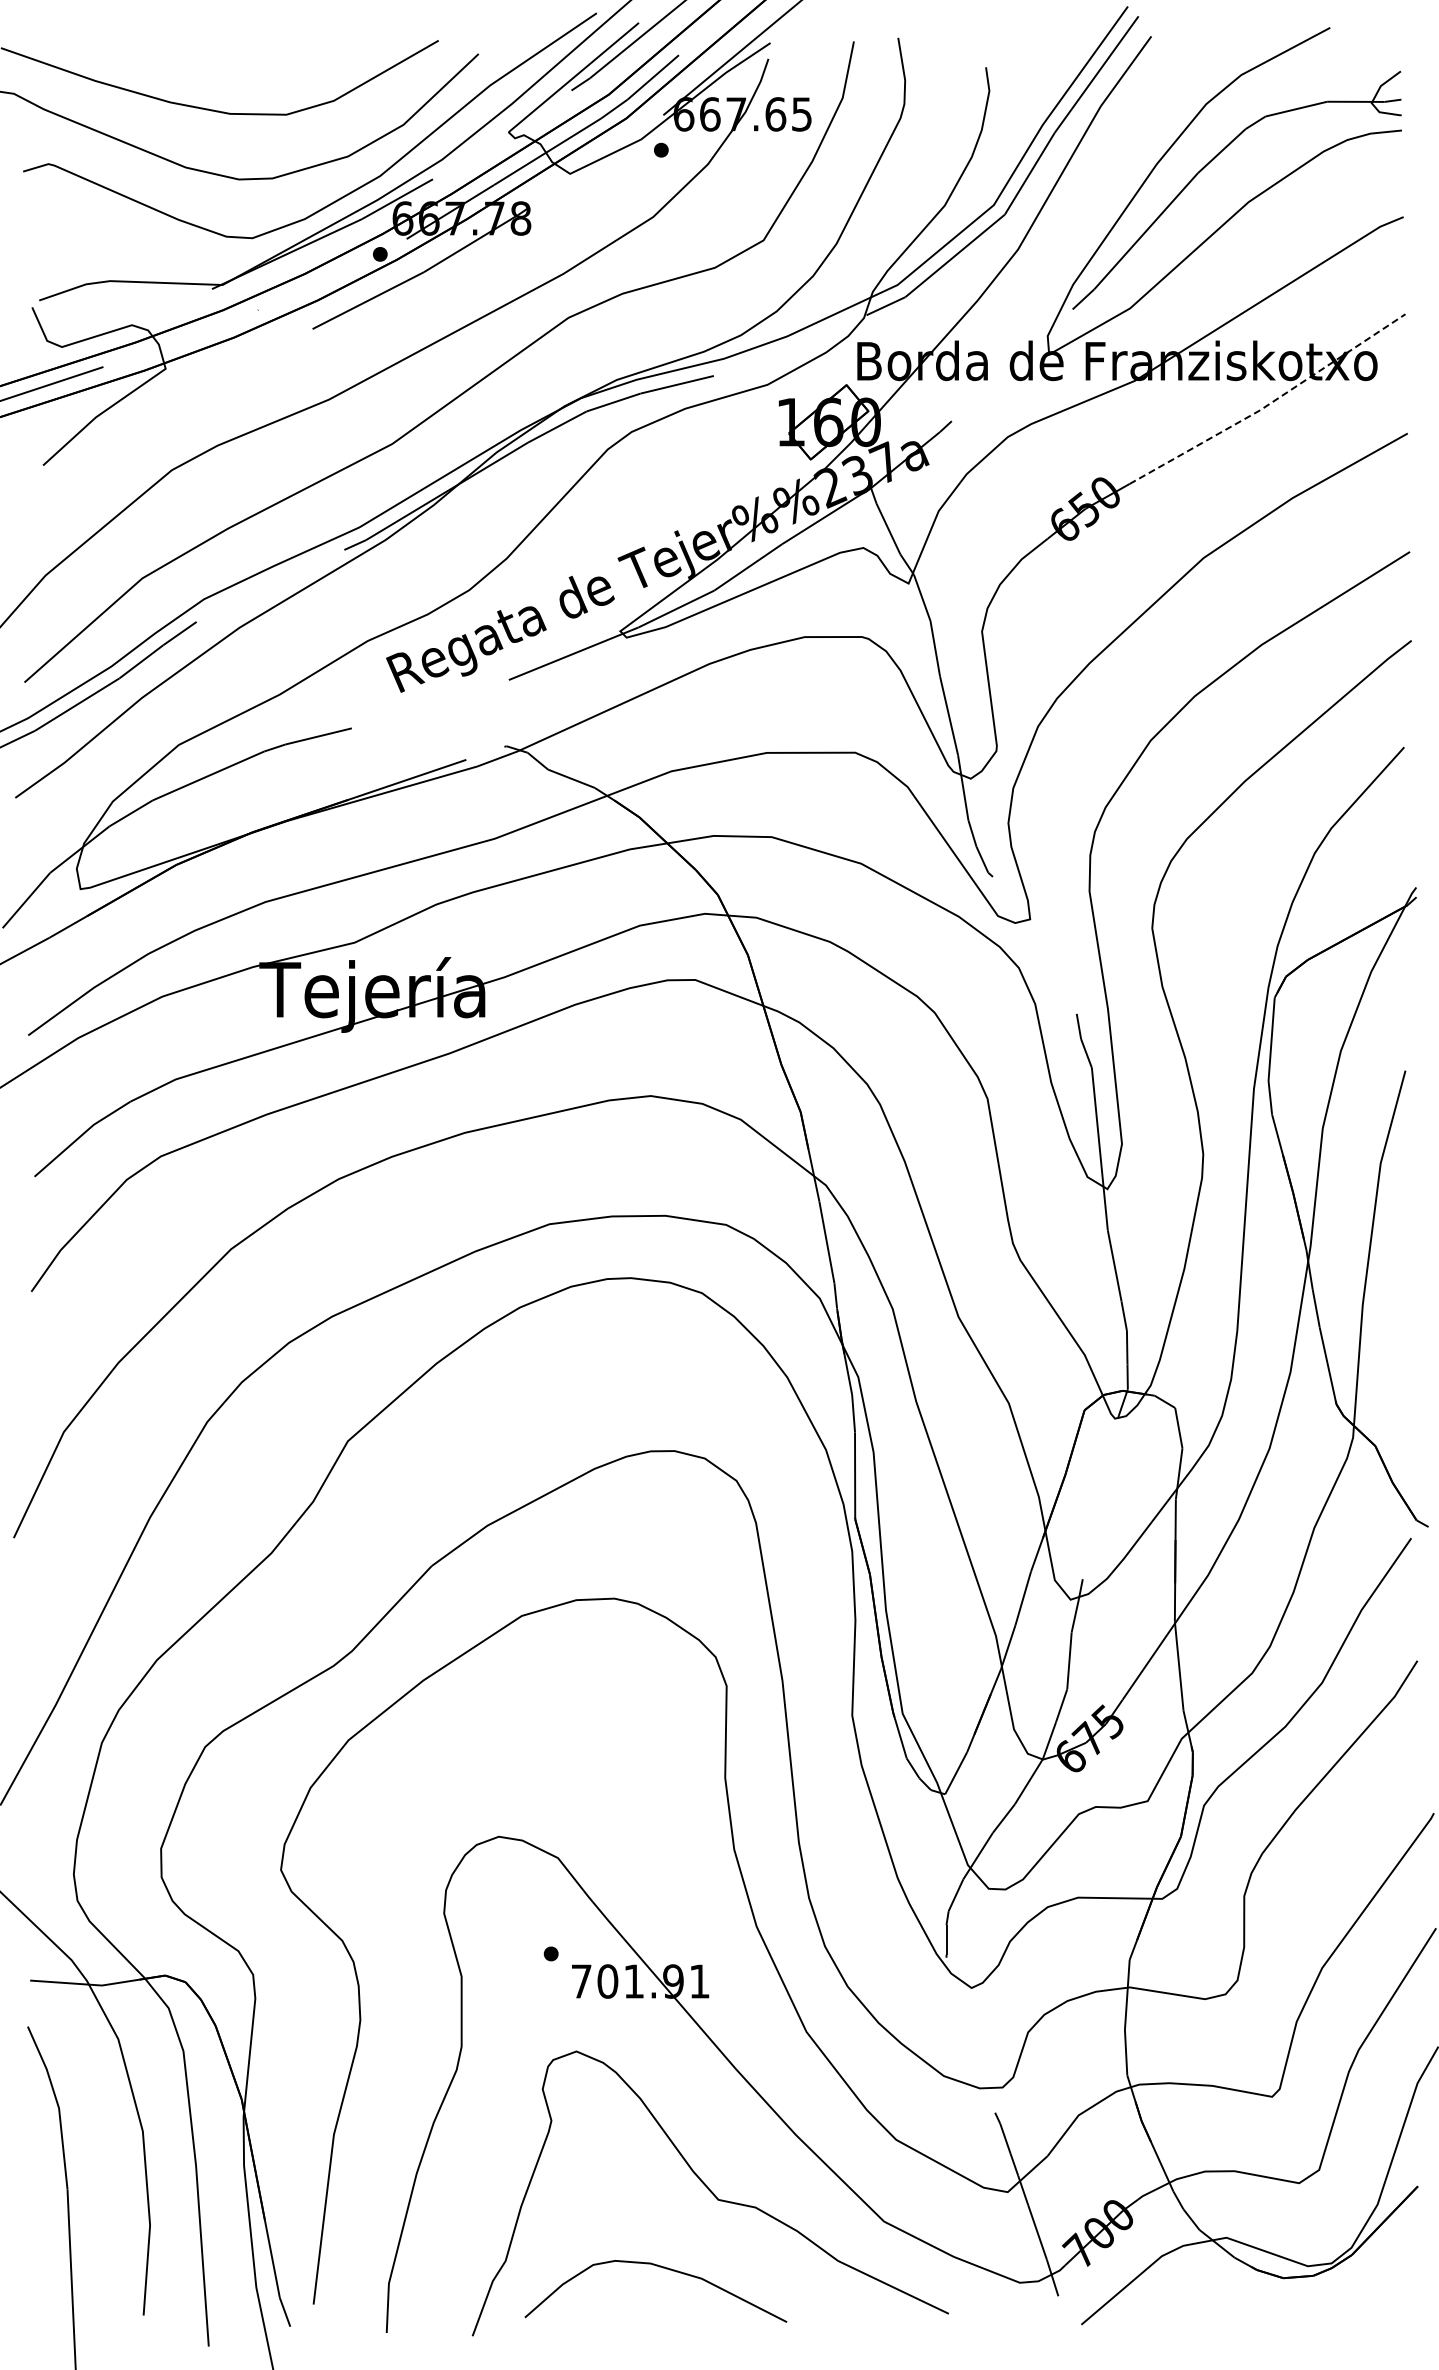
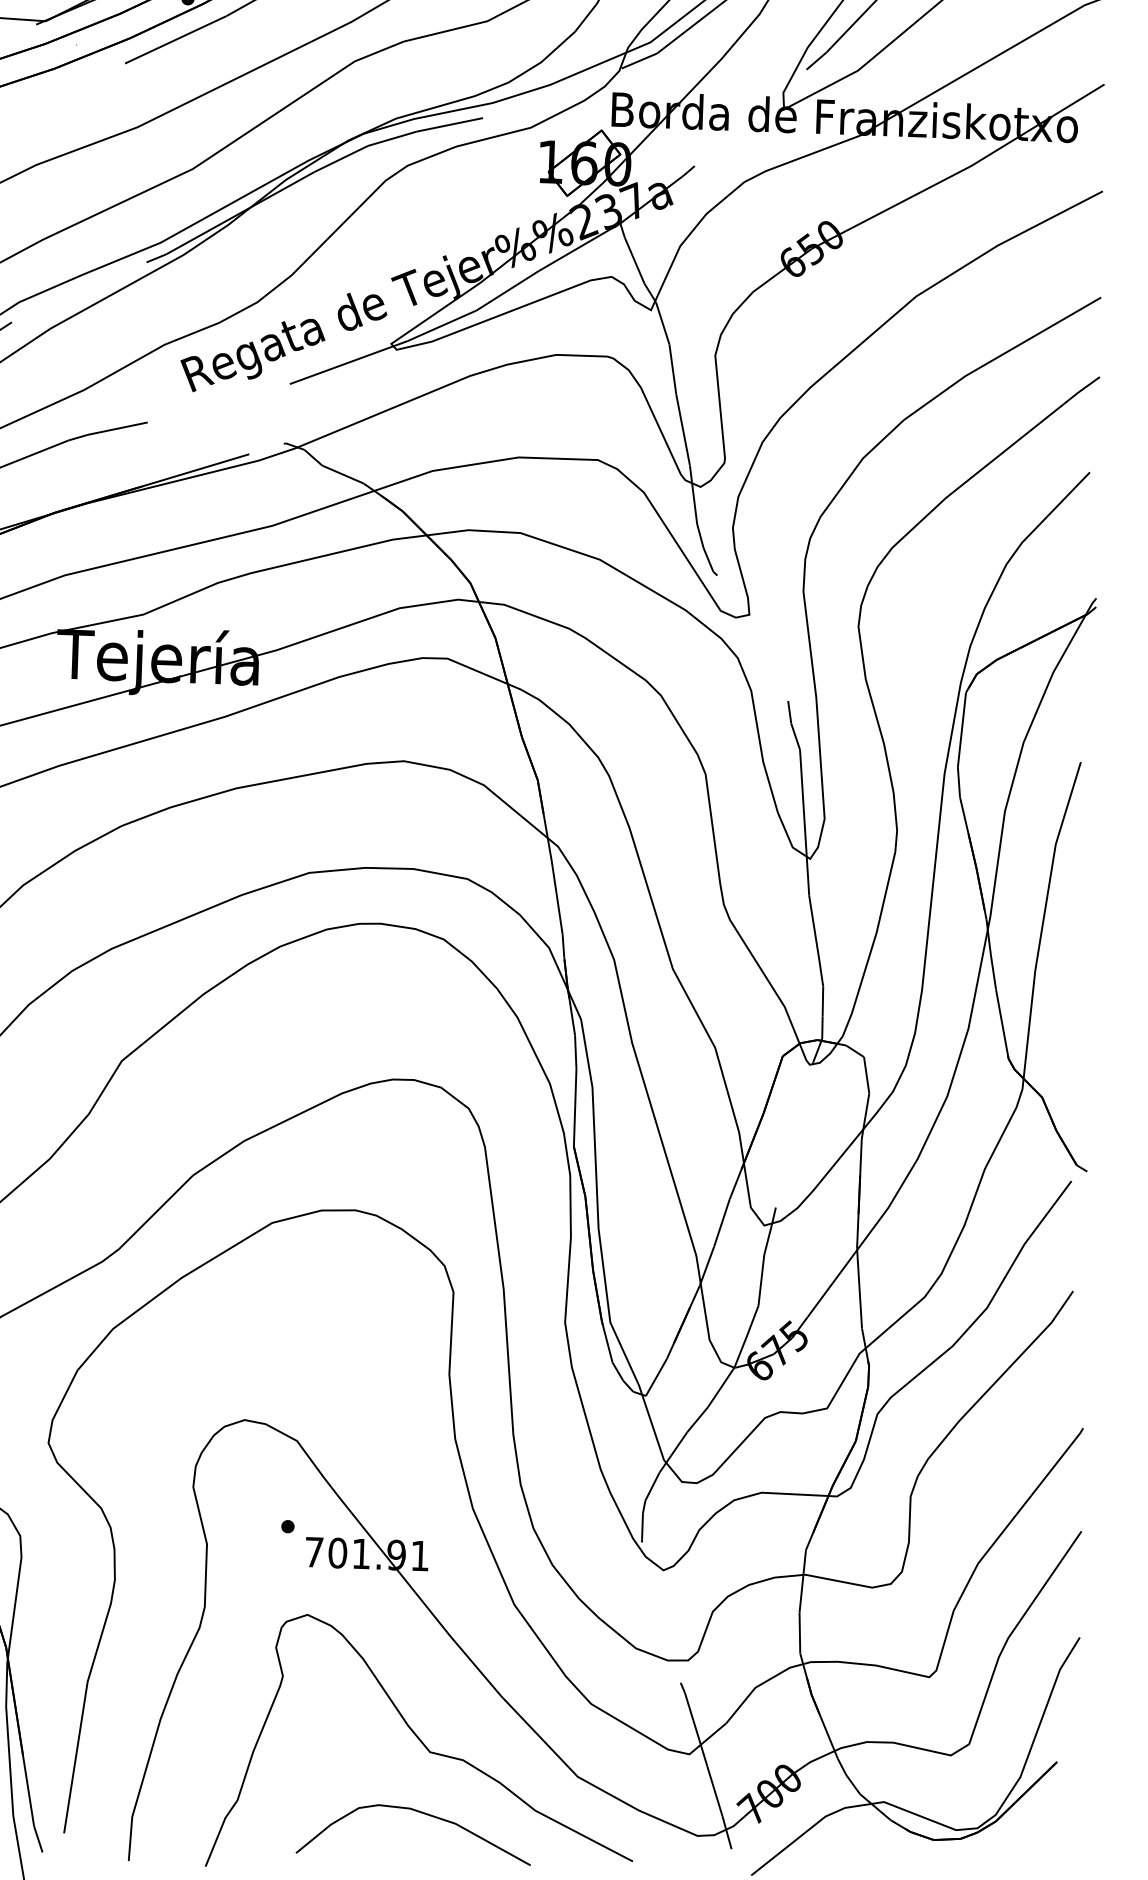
line: (1269, 403) -> (979, 160), dashed -> solid
curve: (659, 2267) -> (418, 1812), moved

